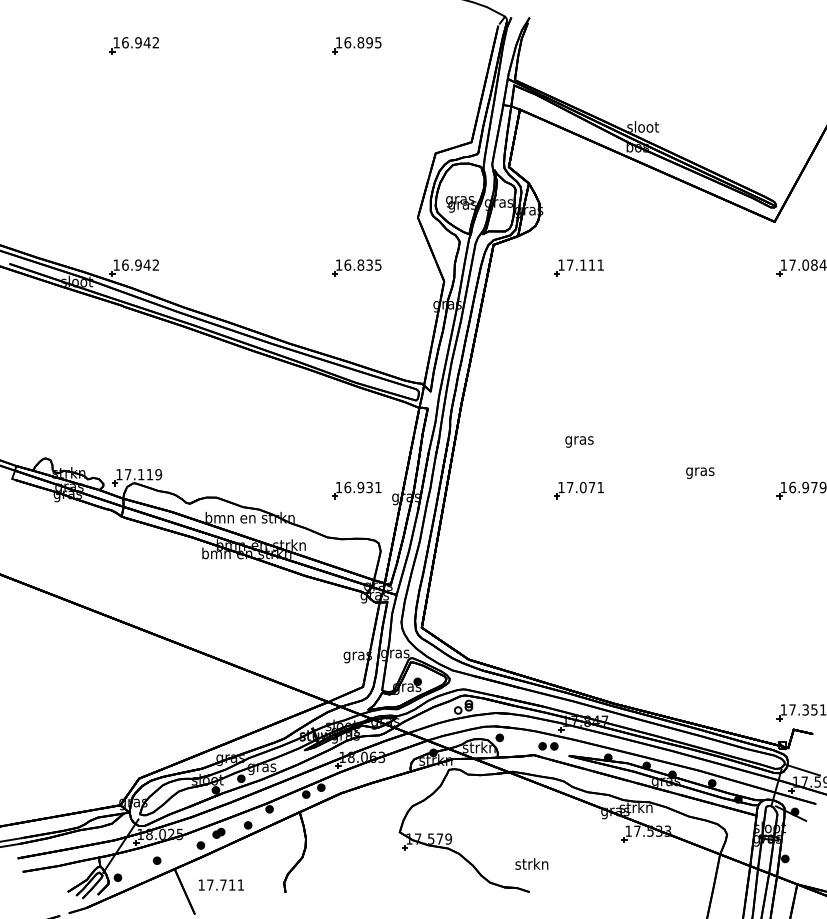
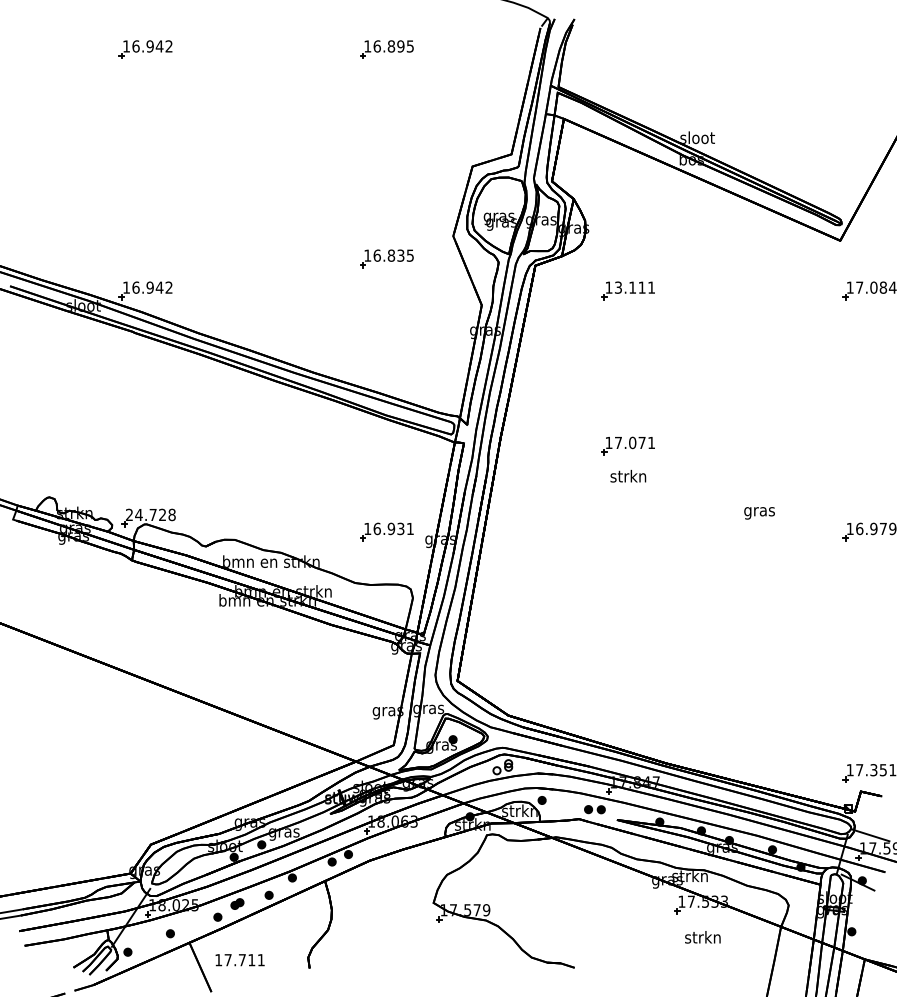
text: (570, 264) -> (618, 287), 17.111 -> 13.111
part: (356, 267) -> (386, 258), moved
text: (579, 440) -> (628, 477), gras -> strkn
text: (138, 474) -> (150, 514), 17.119 -> 24.728
part: (578, 489) -> (627, 445), moved
text: (531, 864) -> (702, 937), moved

